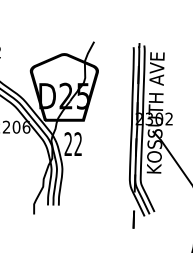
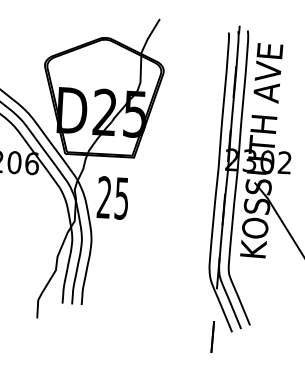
text: (77, 144) -> (120, 198), 22 -> 25

